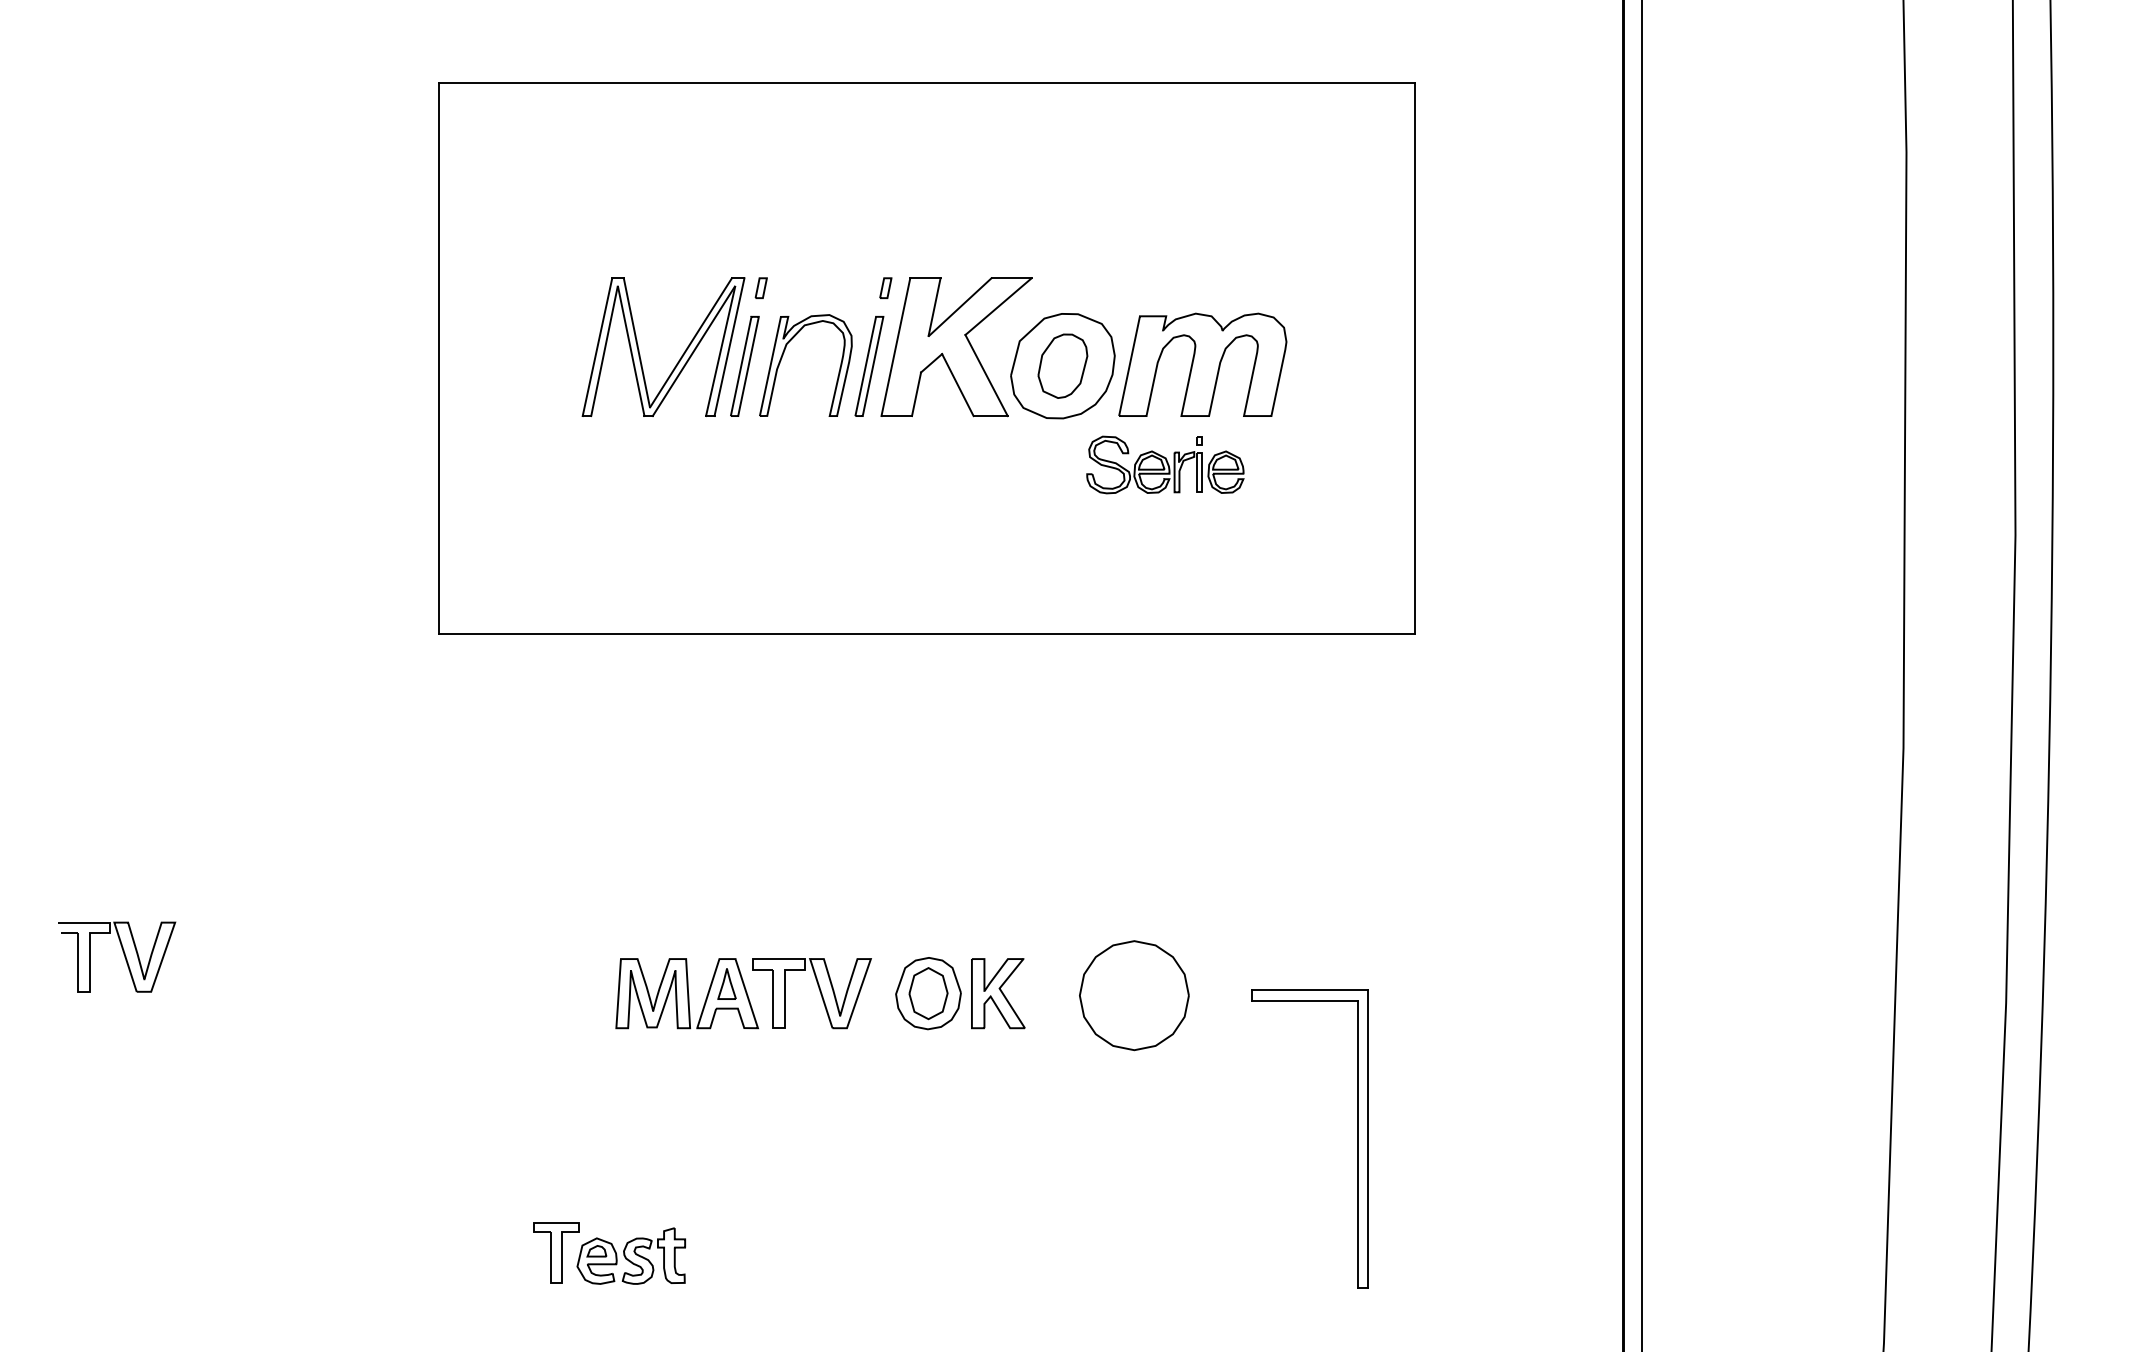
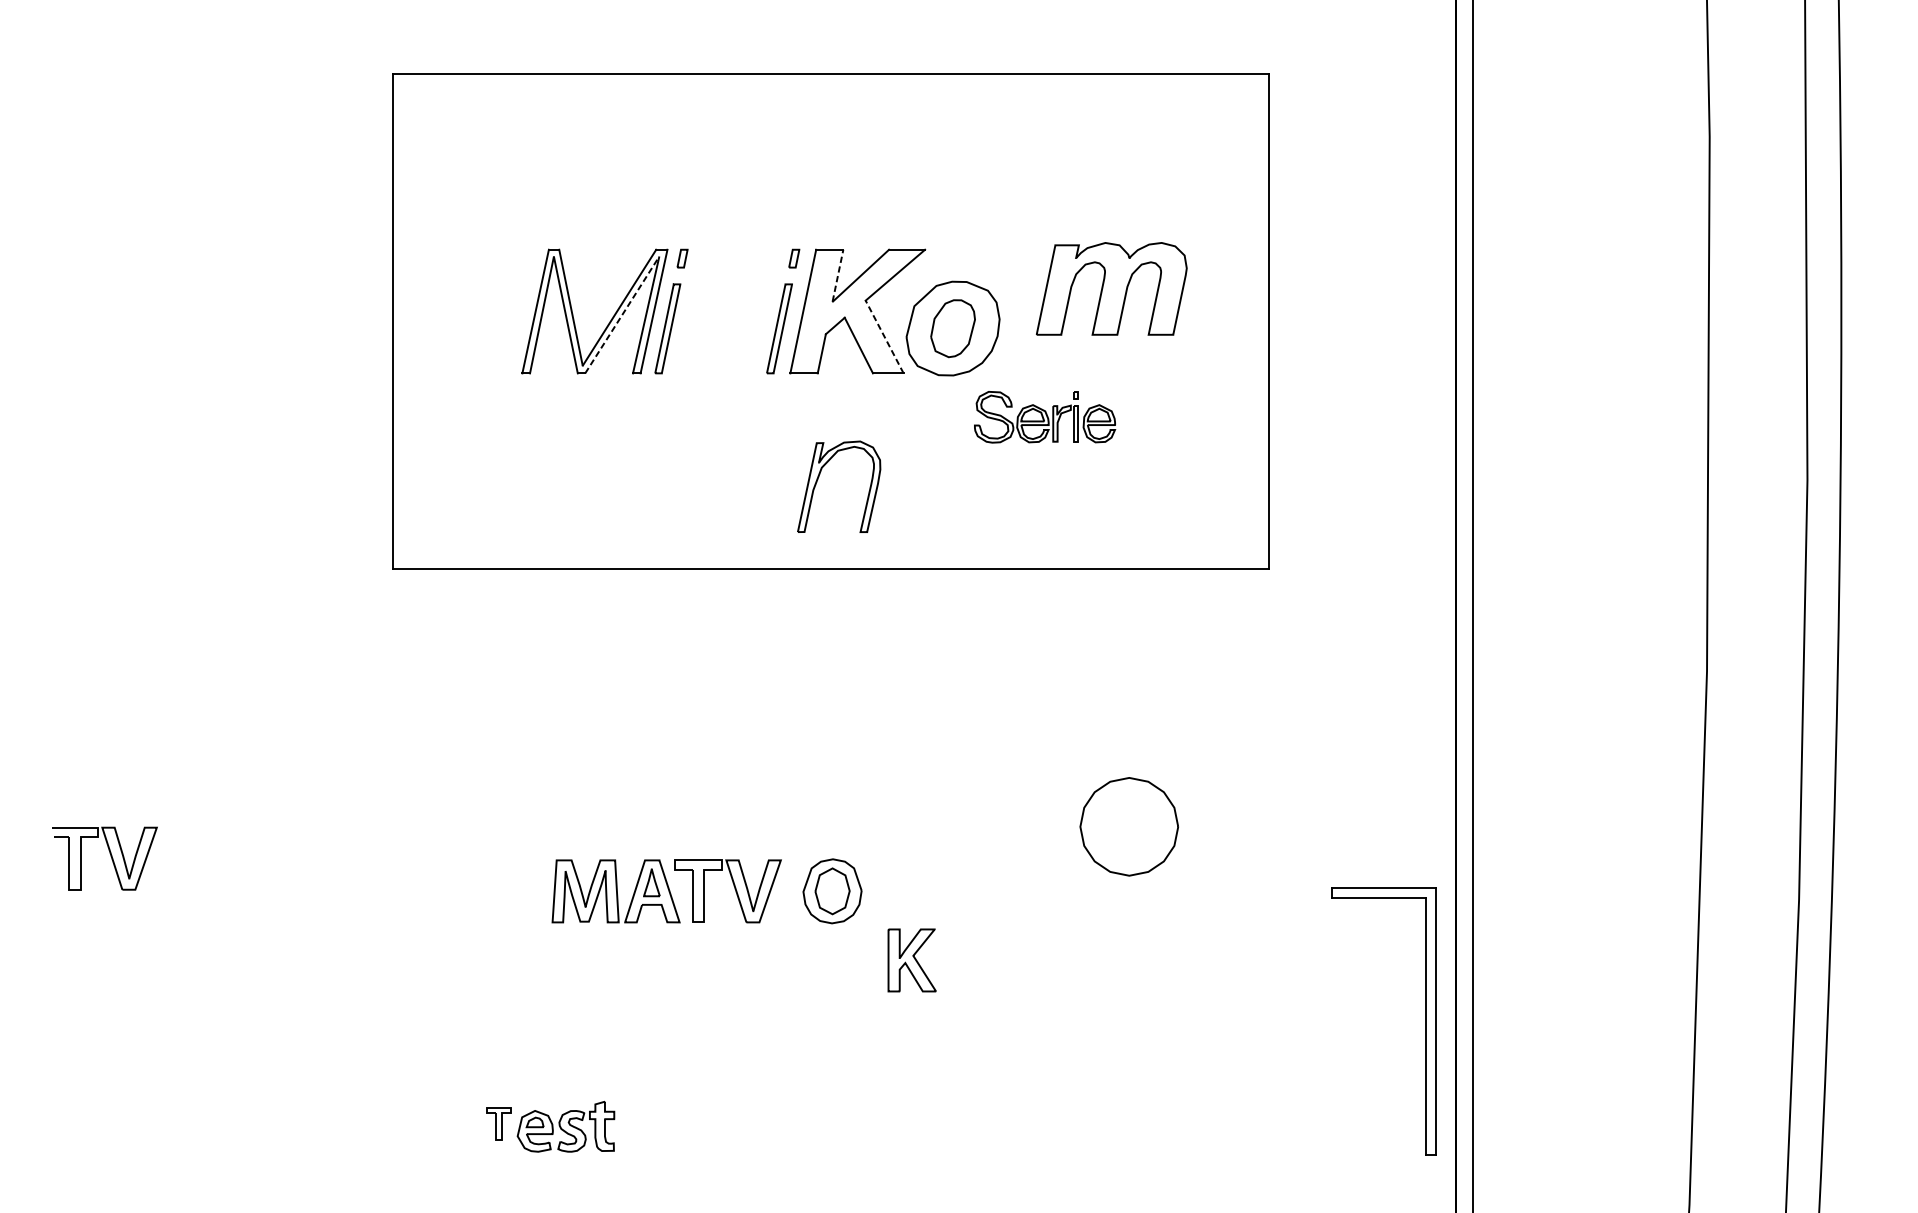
line: (934, 306) -> (837, 275), solid -> dashed
line: (693, 351) -> (621, 315), solid -> dashed
part: (782, 358) -> (818, 480), moved
part: (1202, 364) -> (1111, 288), moved
line: (986, 375) -> (884, 336), solid -> dashed
part: (998, 993) -> (912, 960), moved
part: (1134, 995) -> (1129, 826), moved
part: (1357, 1138) -> (1426, 1021), moved
part: (556, 1252) -> (498, 1123), size x0.6

